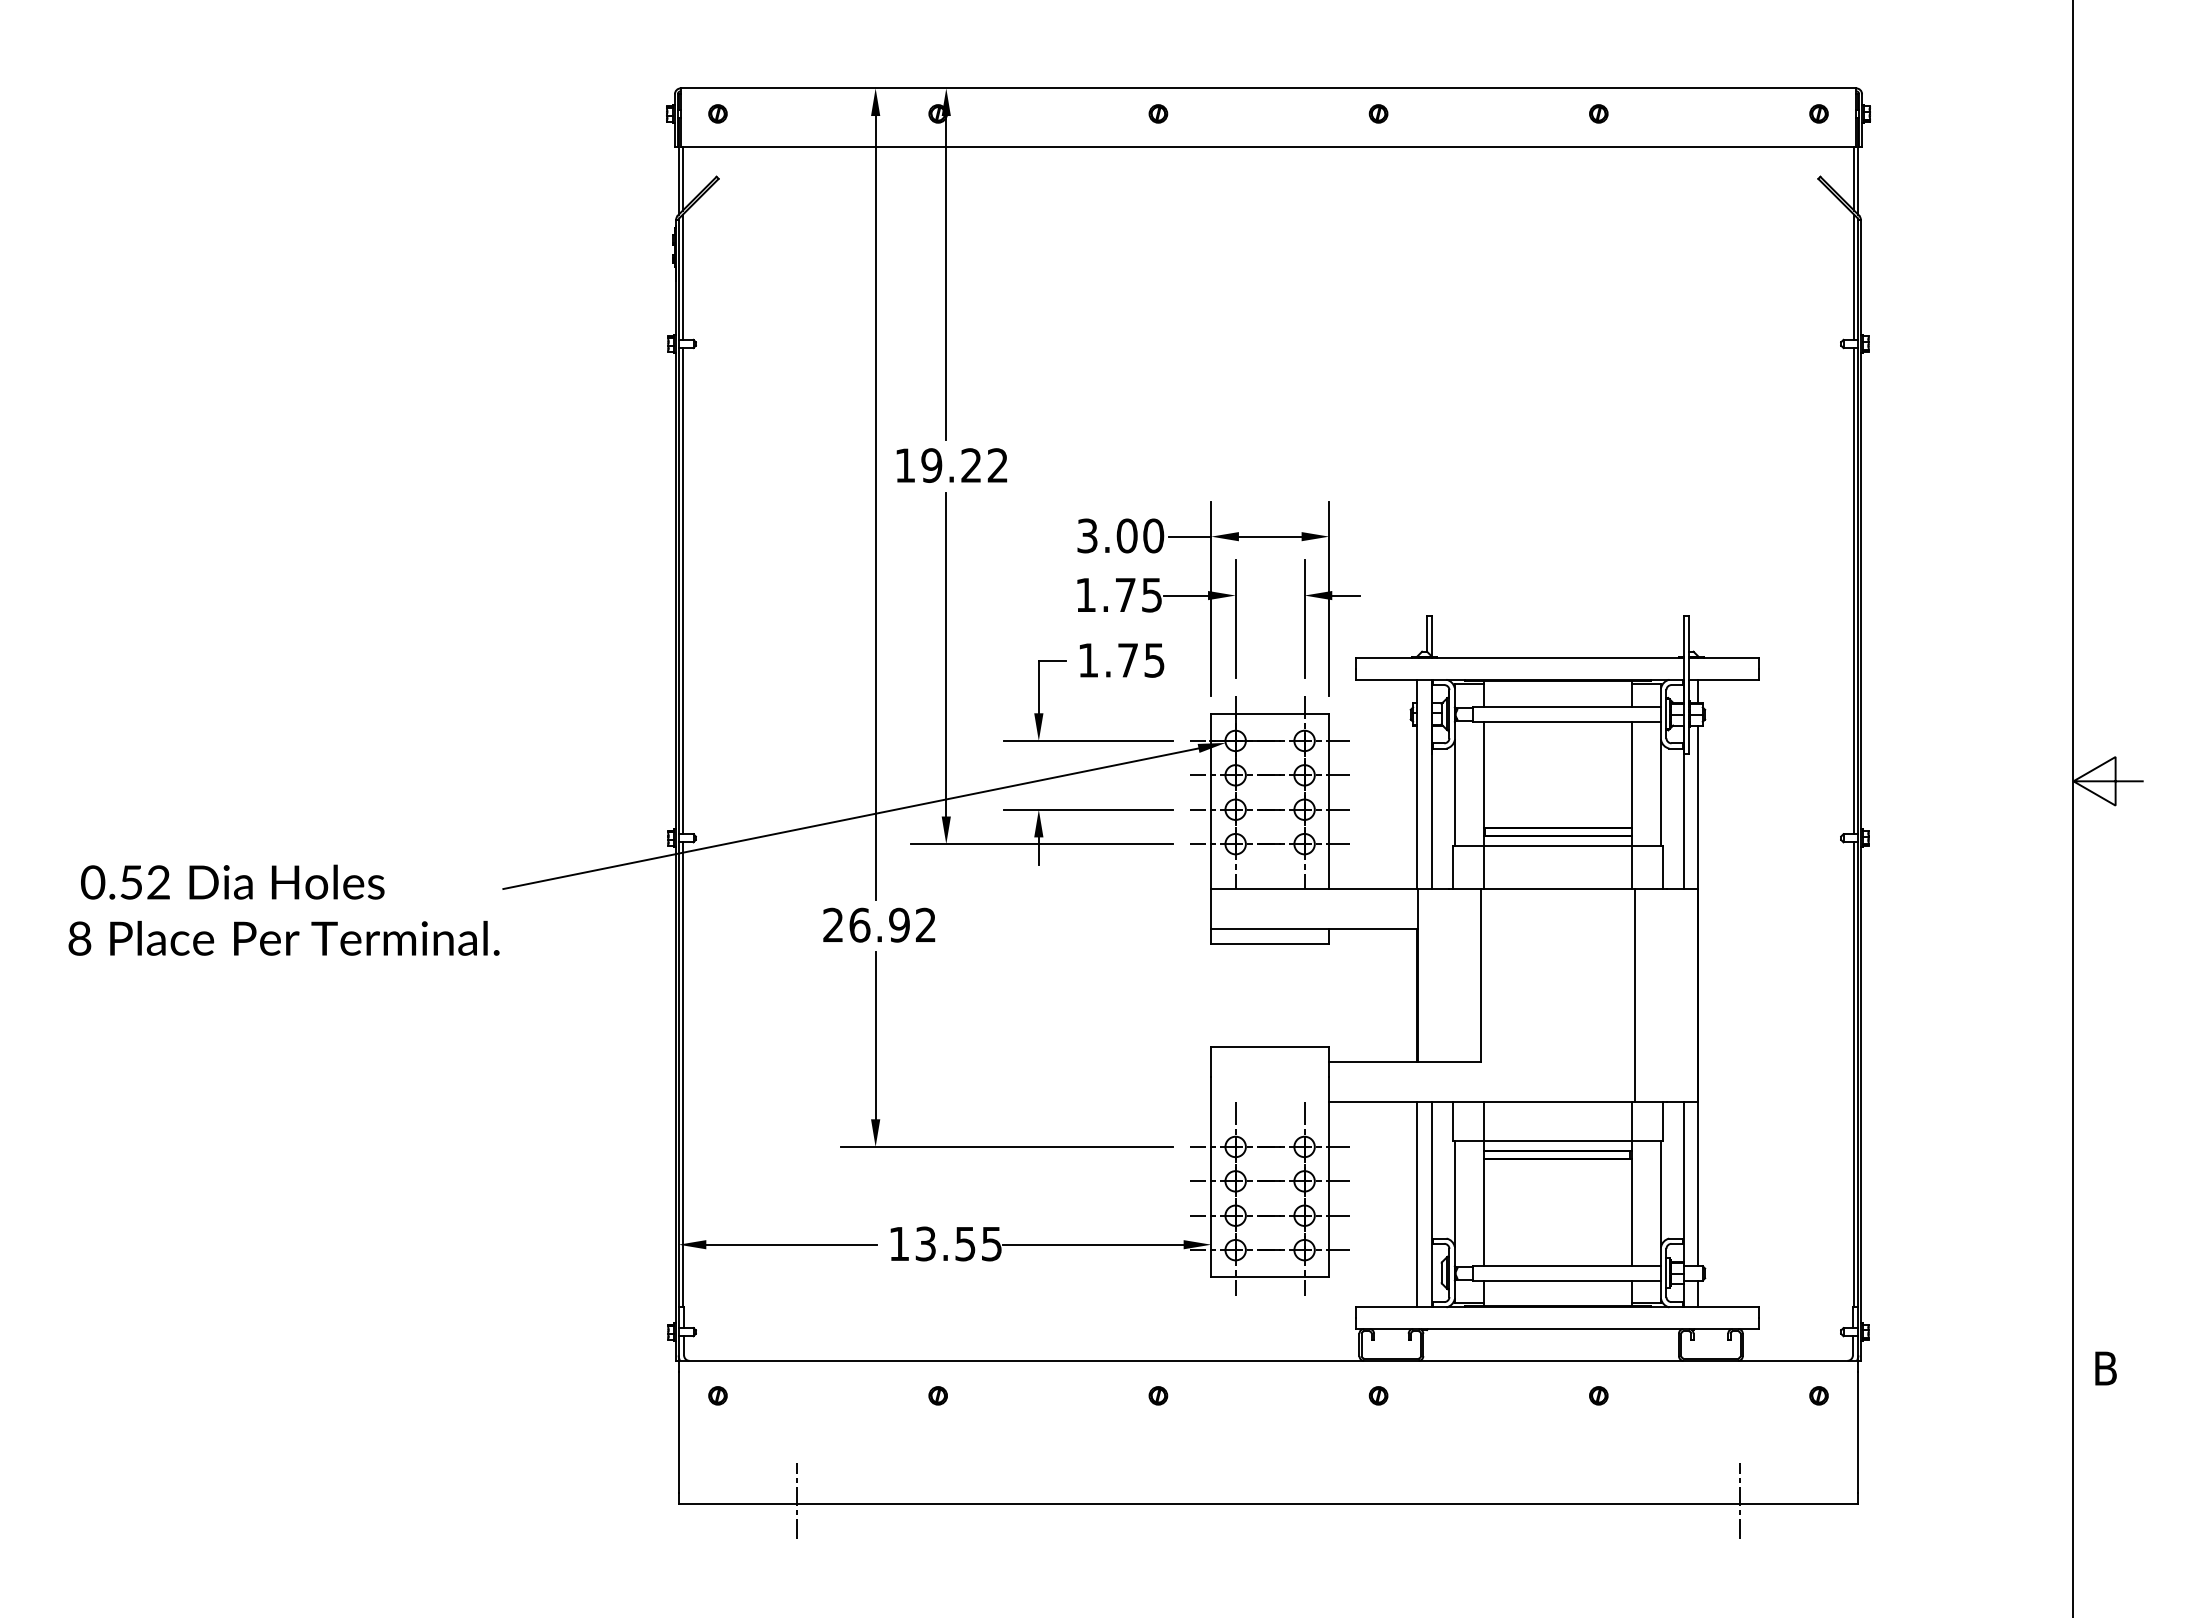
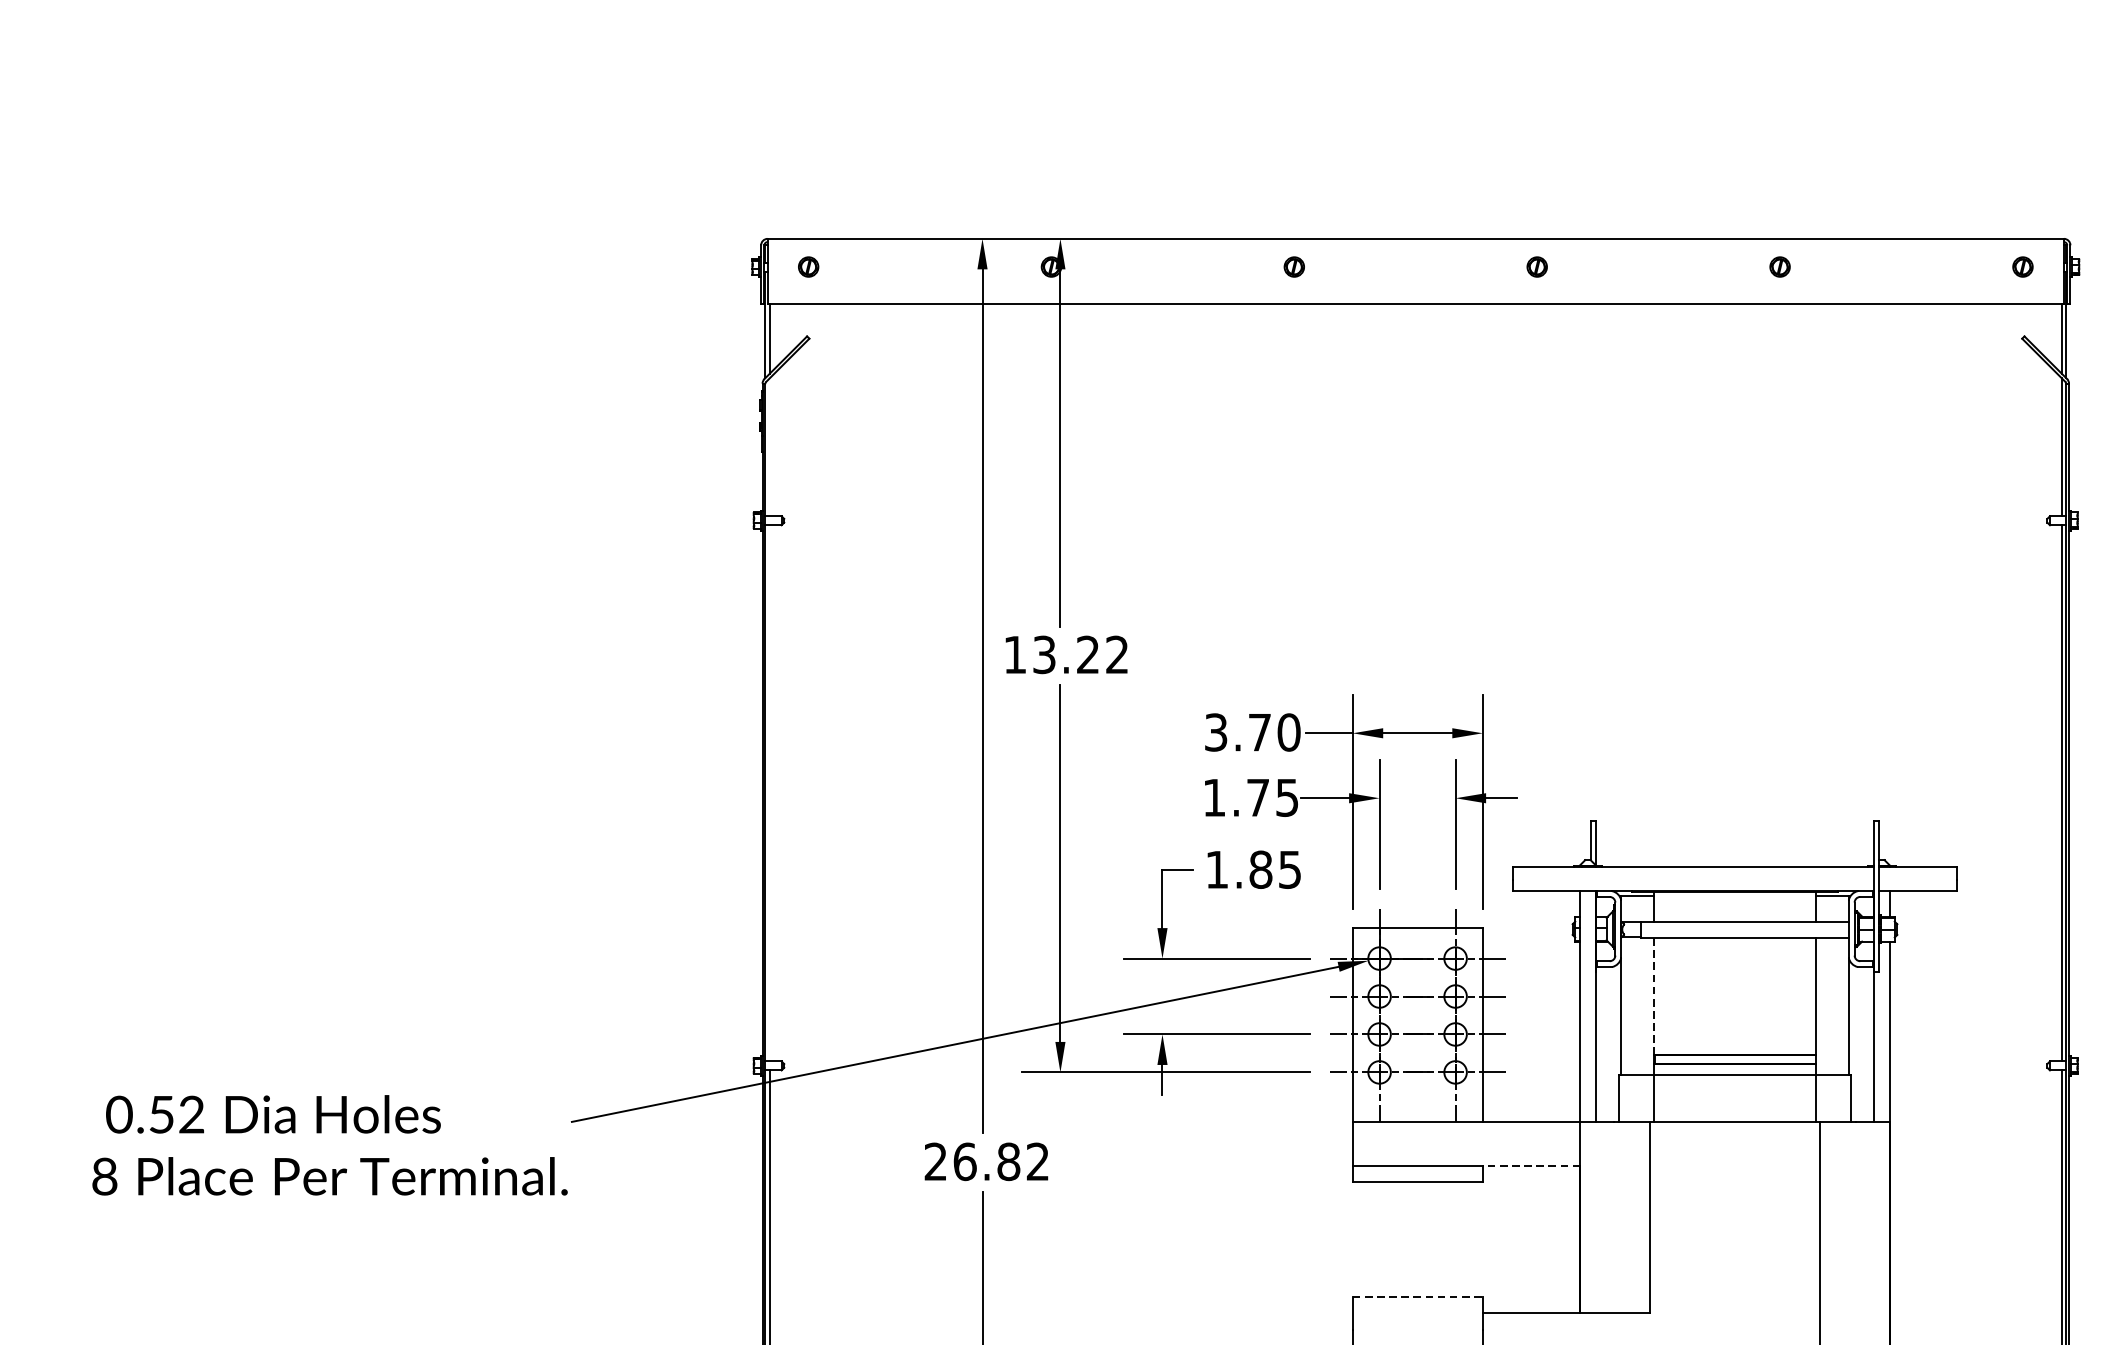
line: (682, 276) -> (769, 446), removed
text: (931, 465) -> (1044, 654), 19.22 -> 13.22
text: (1126, 535) -> (1259, 732), 3.00 -> 3.70
line: (682, 591) -> (769, 793), removed
text: (1127, 660) -> (1260, 869), 1.75 -> 1.85
line: (1484, 774) -> (1654, 995), solid -> dashed
text: (899, 925) -> (1008, 1162), 26.92 -> 26.82
line: (1373, 928) -> (1531, 1165), solid -> dashed
line: (1270, 1047) -> (1417, 1296), solid -> dashed

